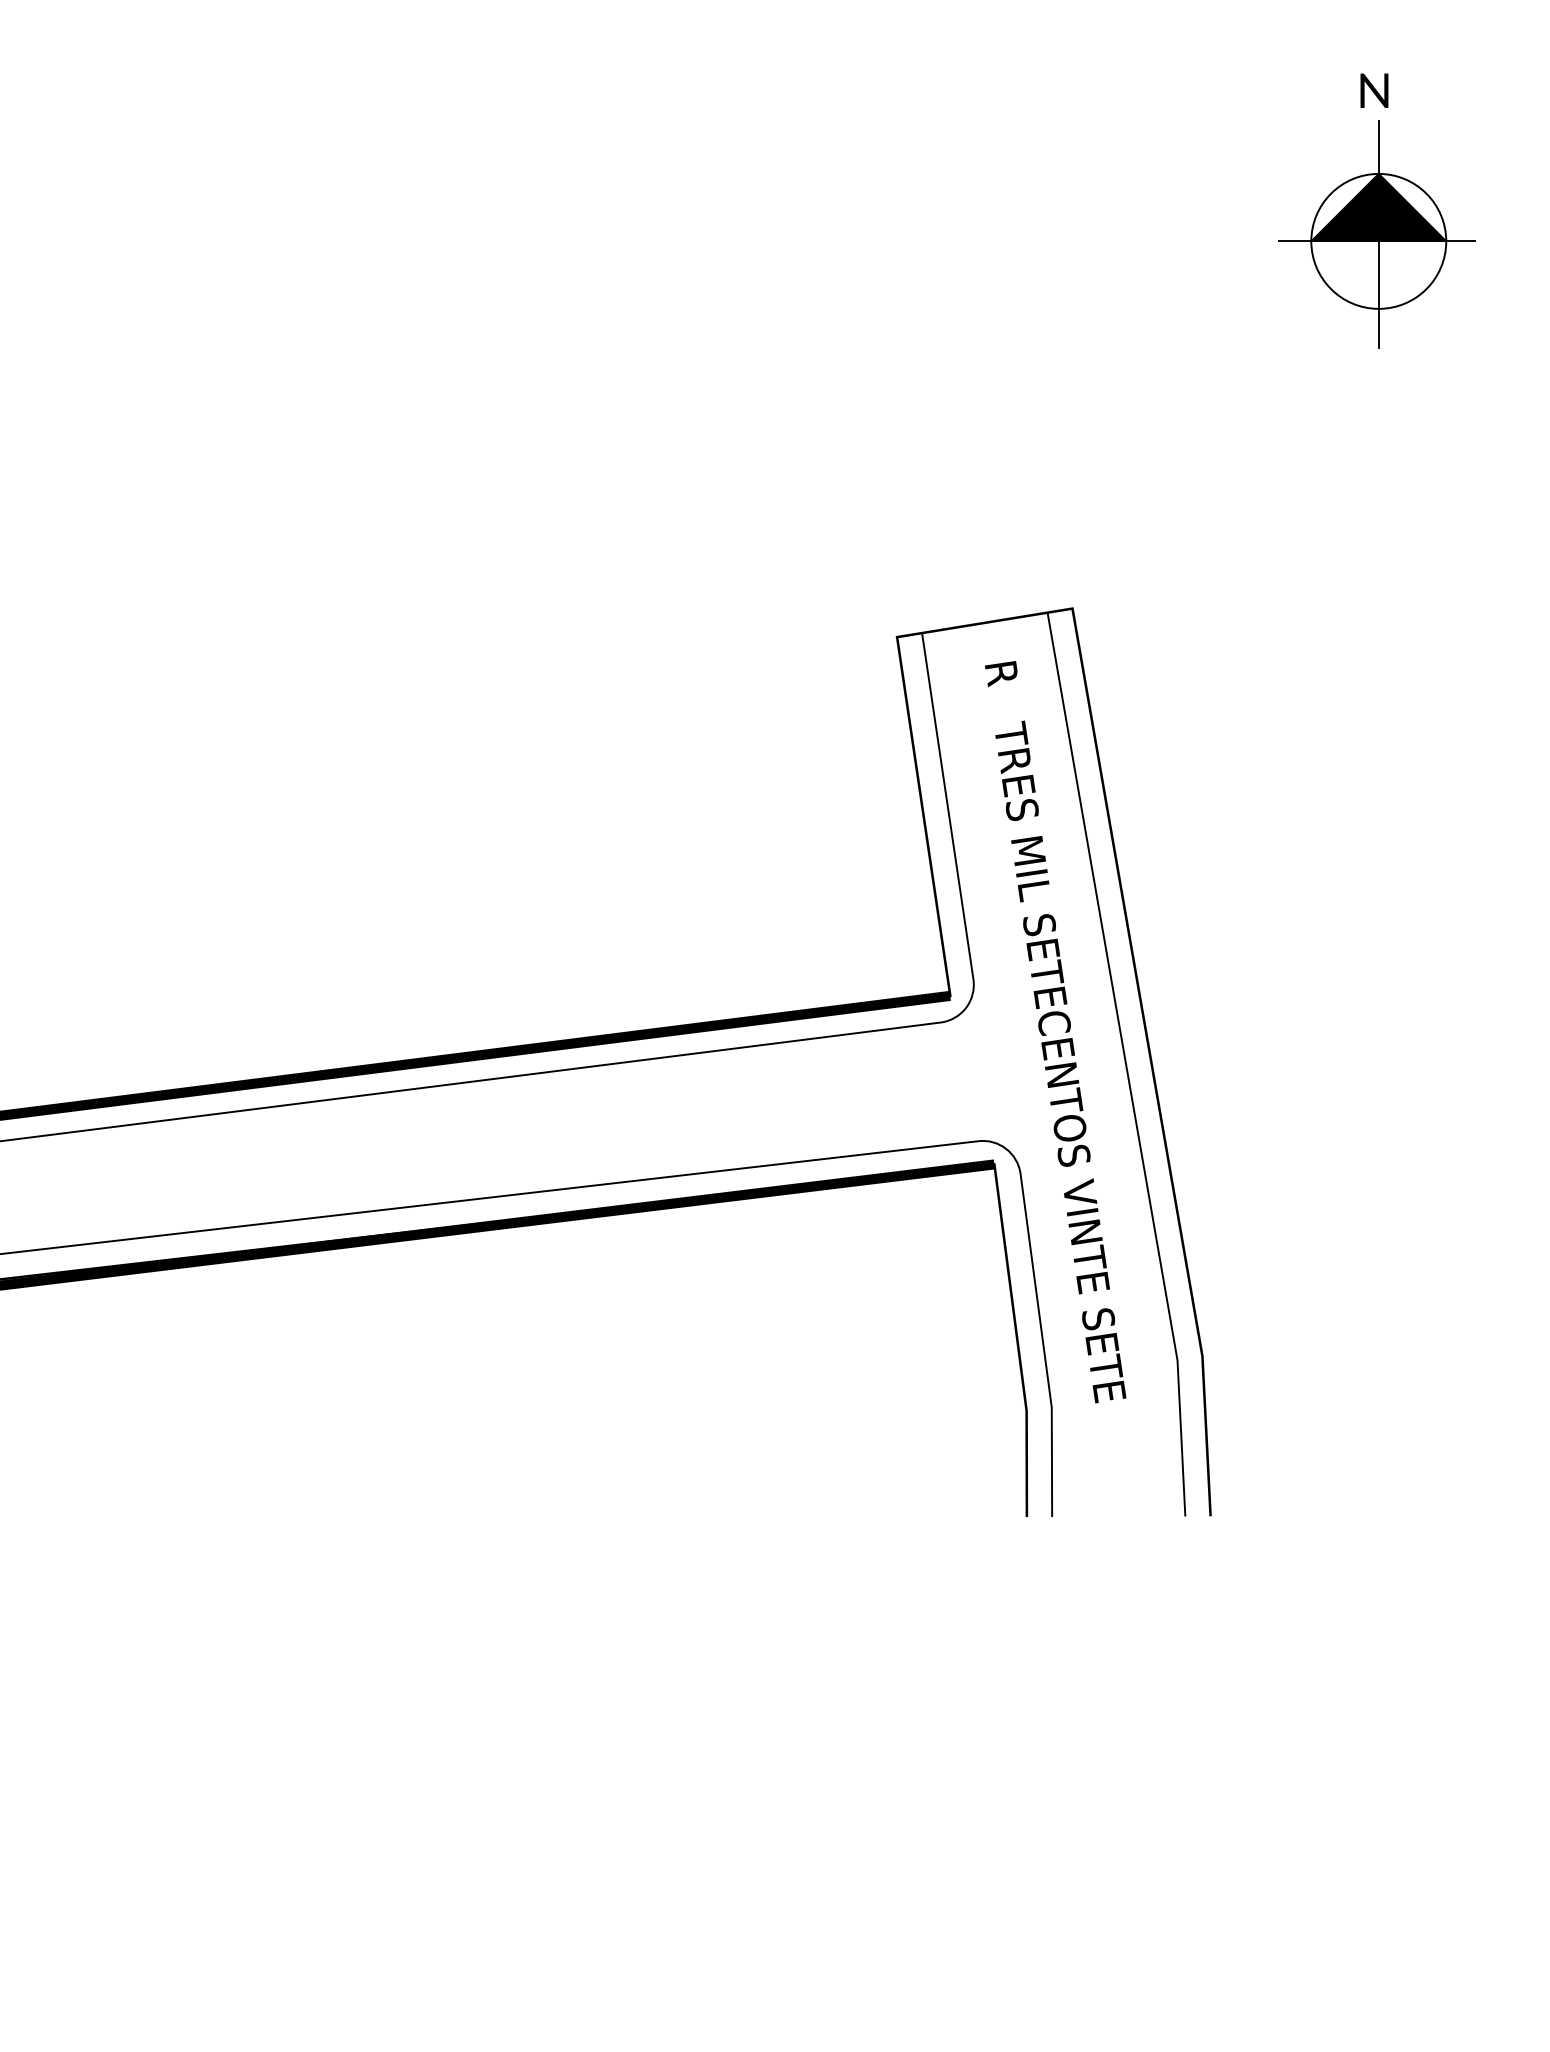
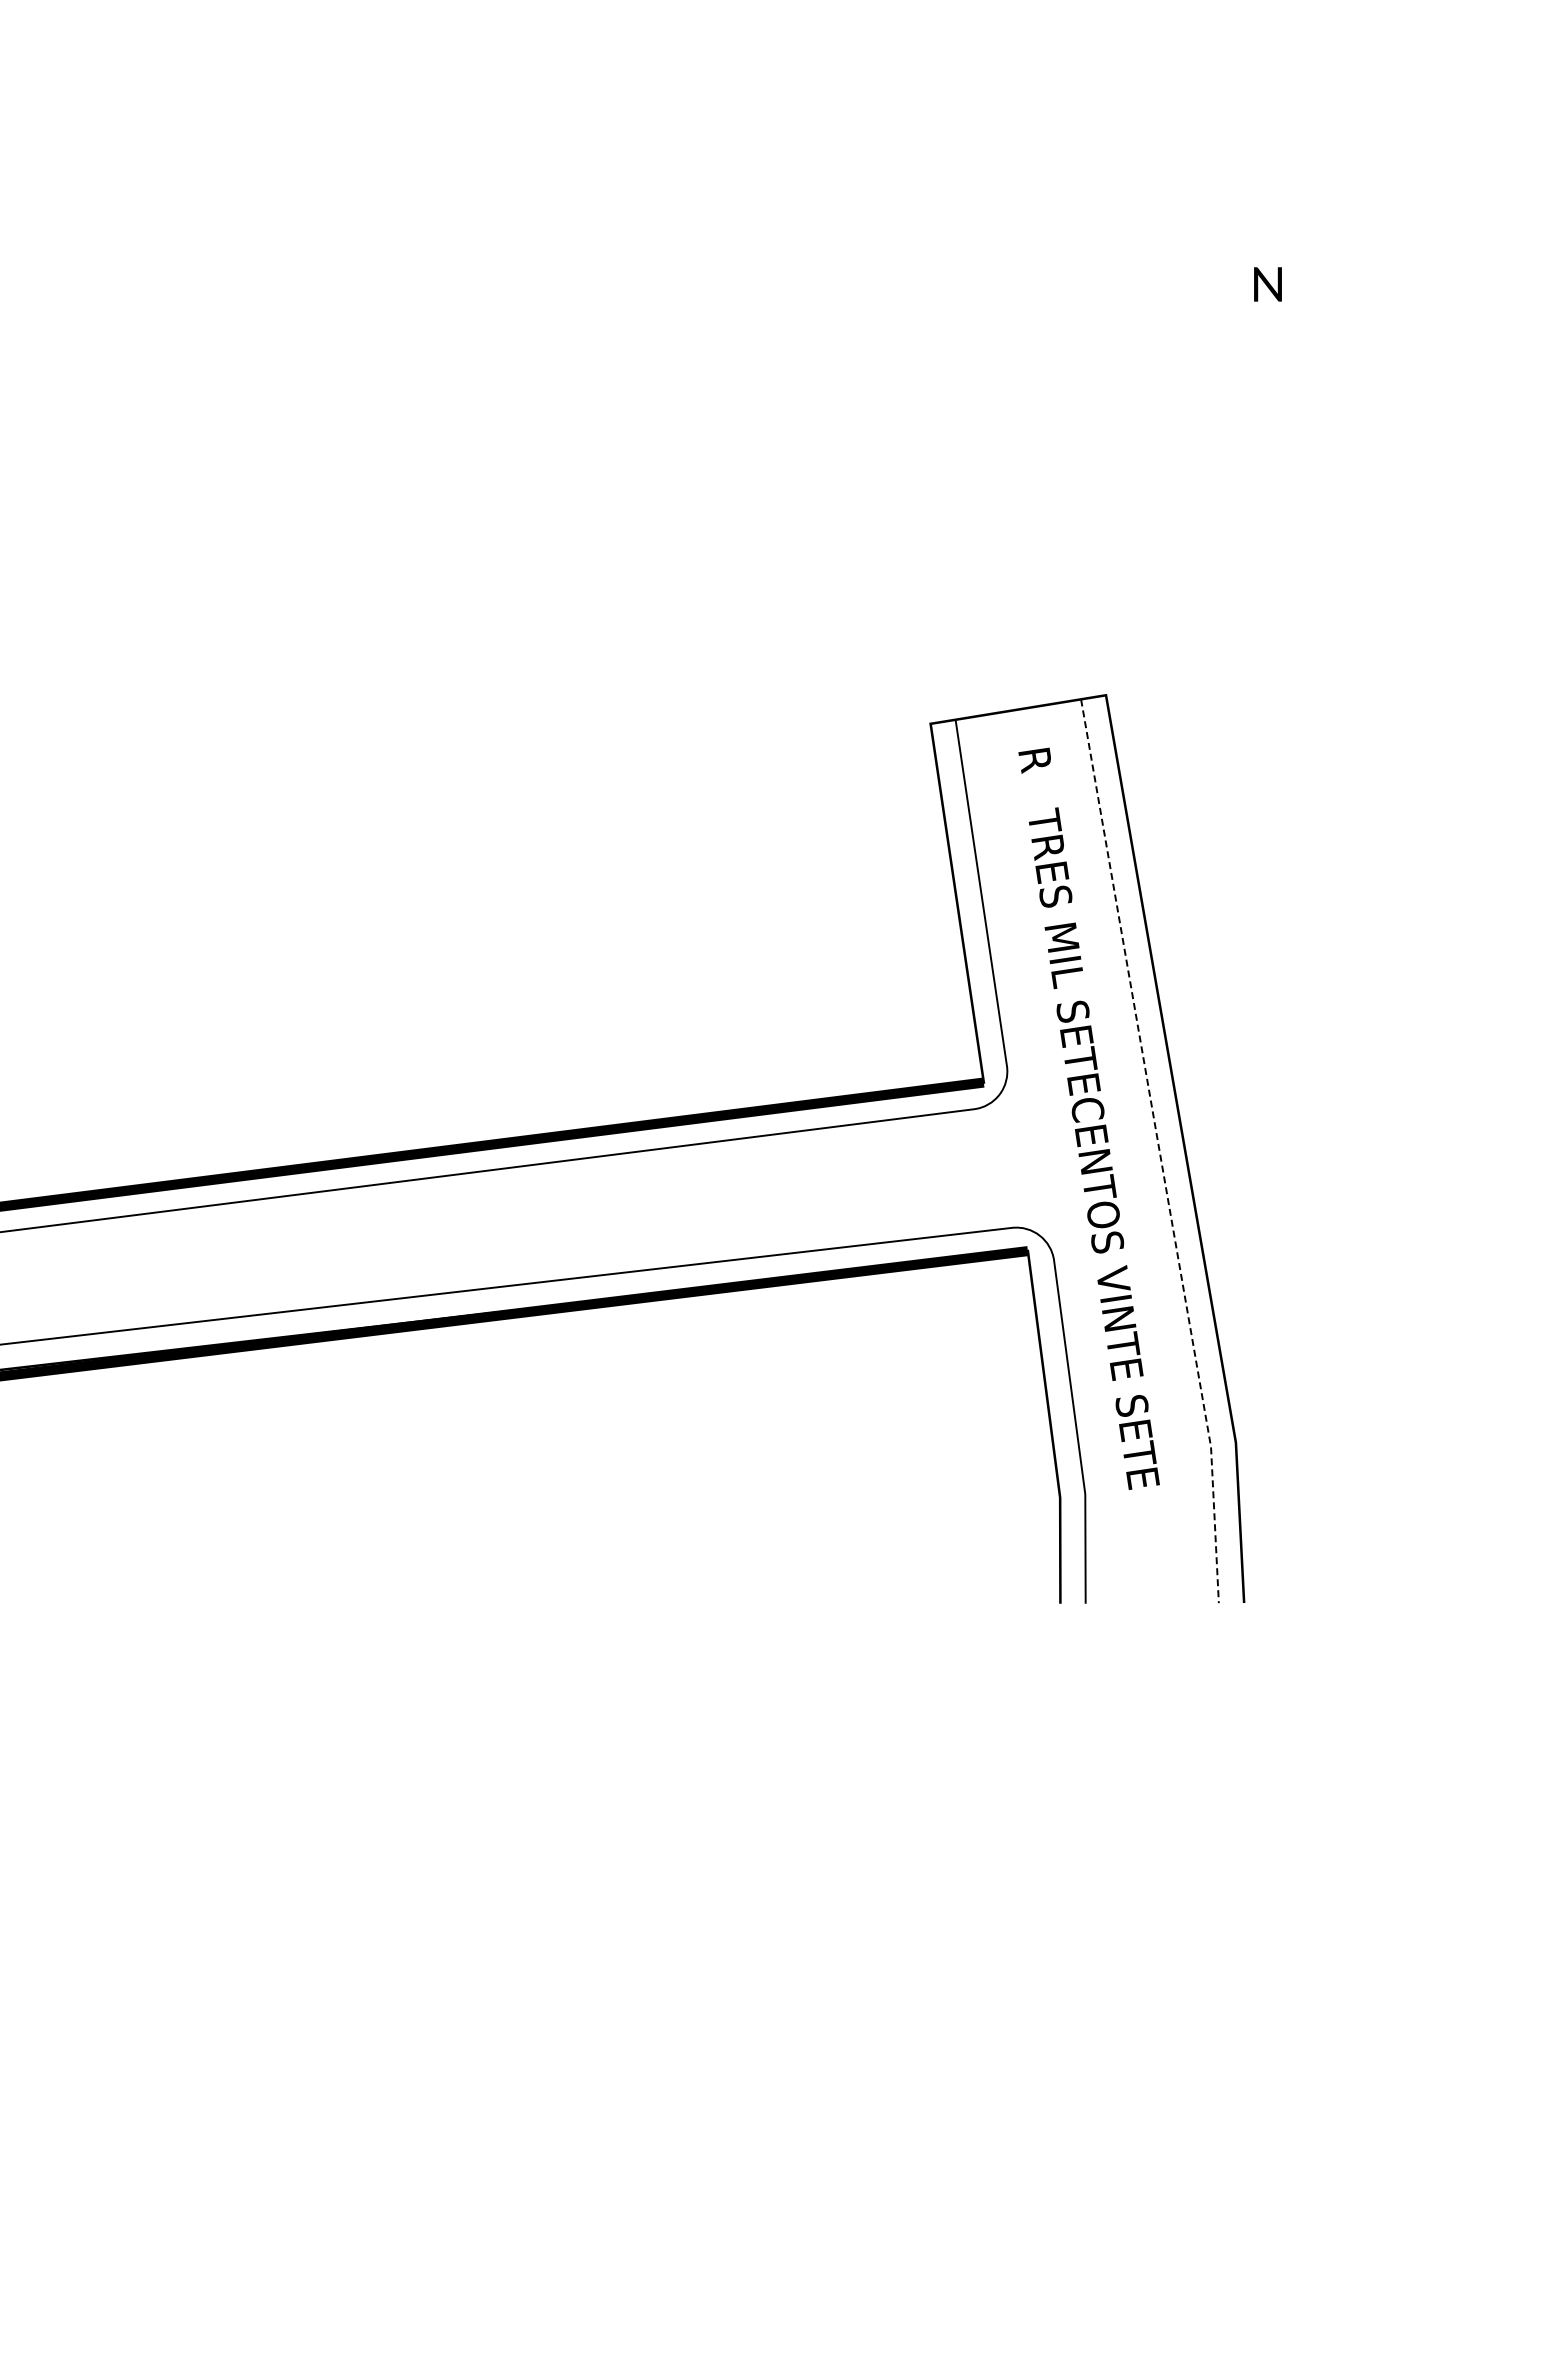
text: (1373, 90) -> (1267, 284), moved
part: (1376, 233) -> (1410, 320), removed
line: (1125, 1064) -> (1159, 1151), solid -> dashed

